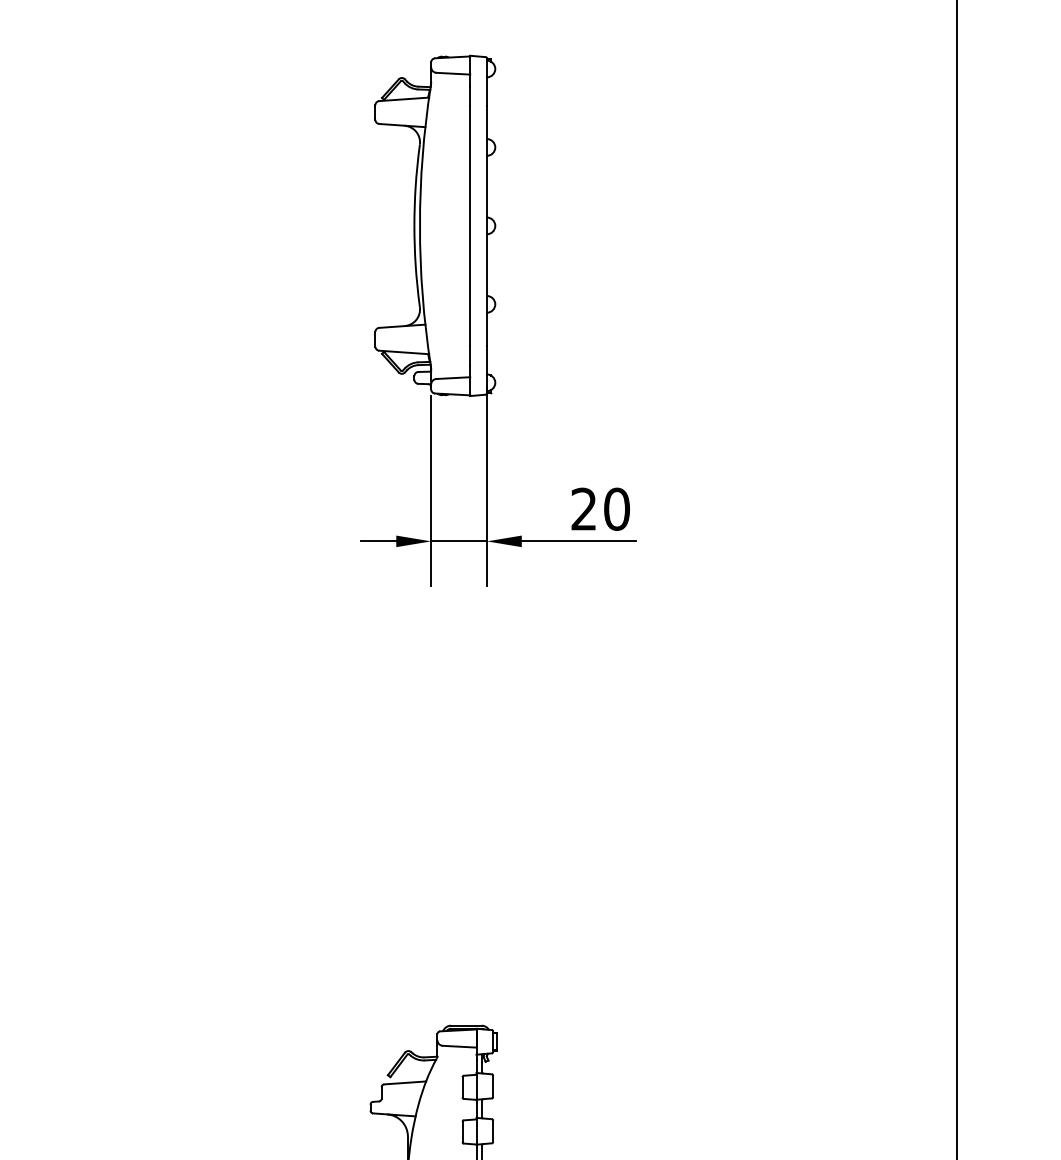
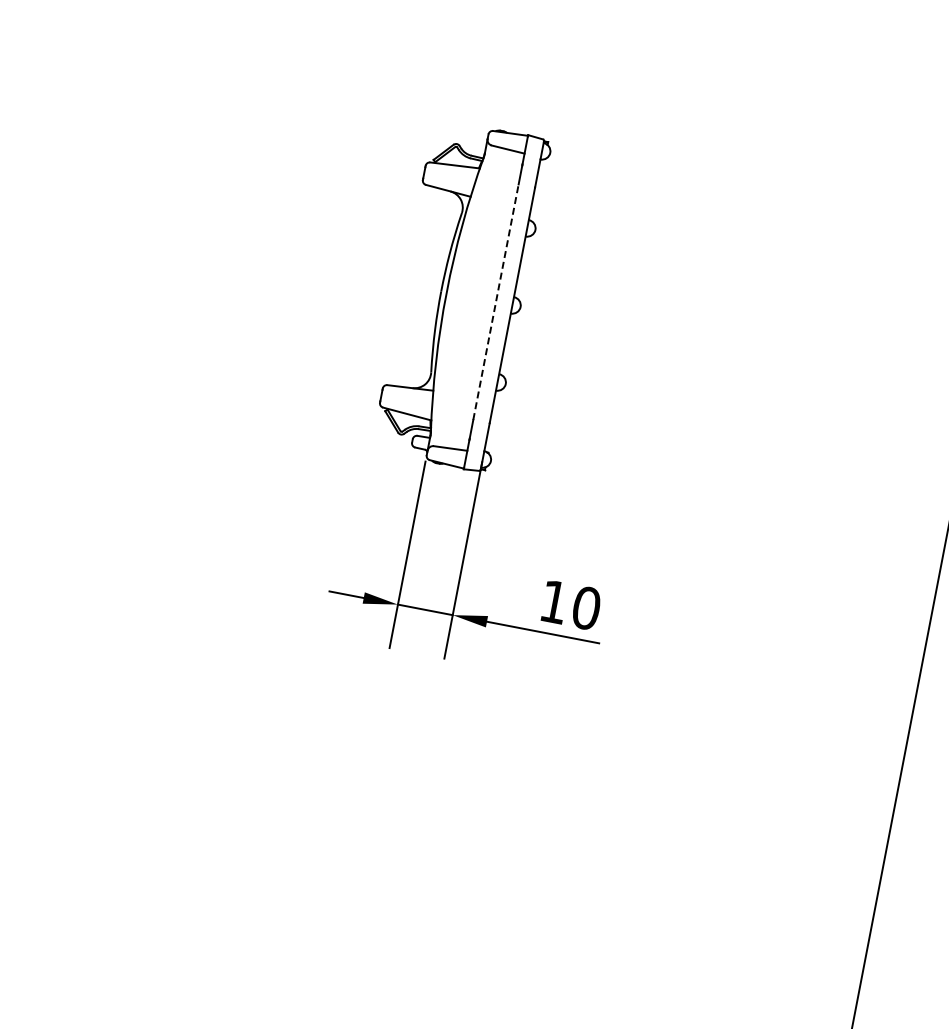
line: (470, 225) -> (496, 301), solid -> dashed
text: (583, 508) -> (553, 601), 20 -> 10

